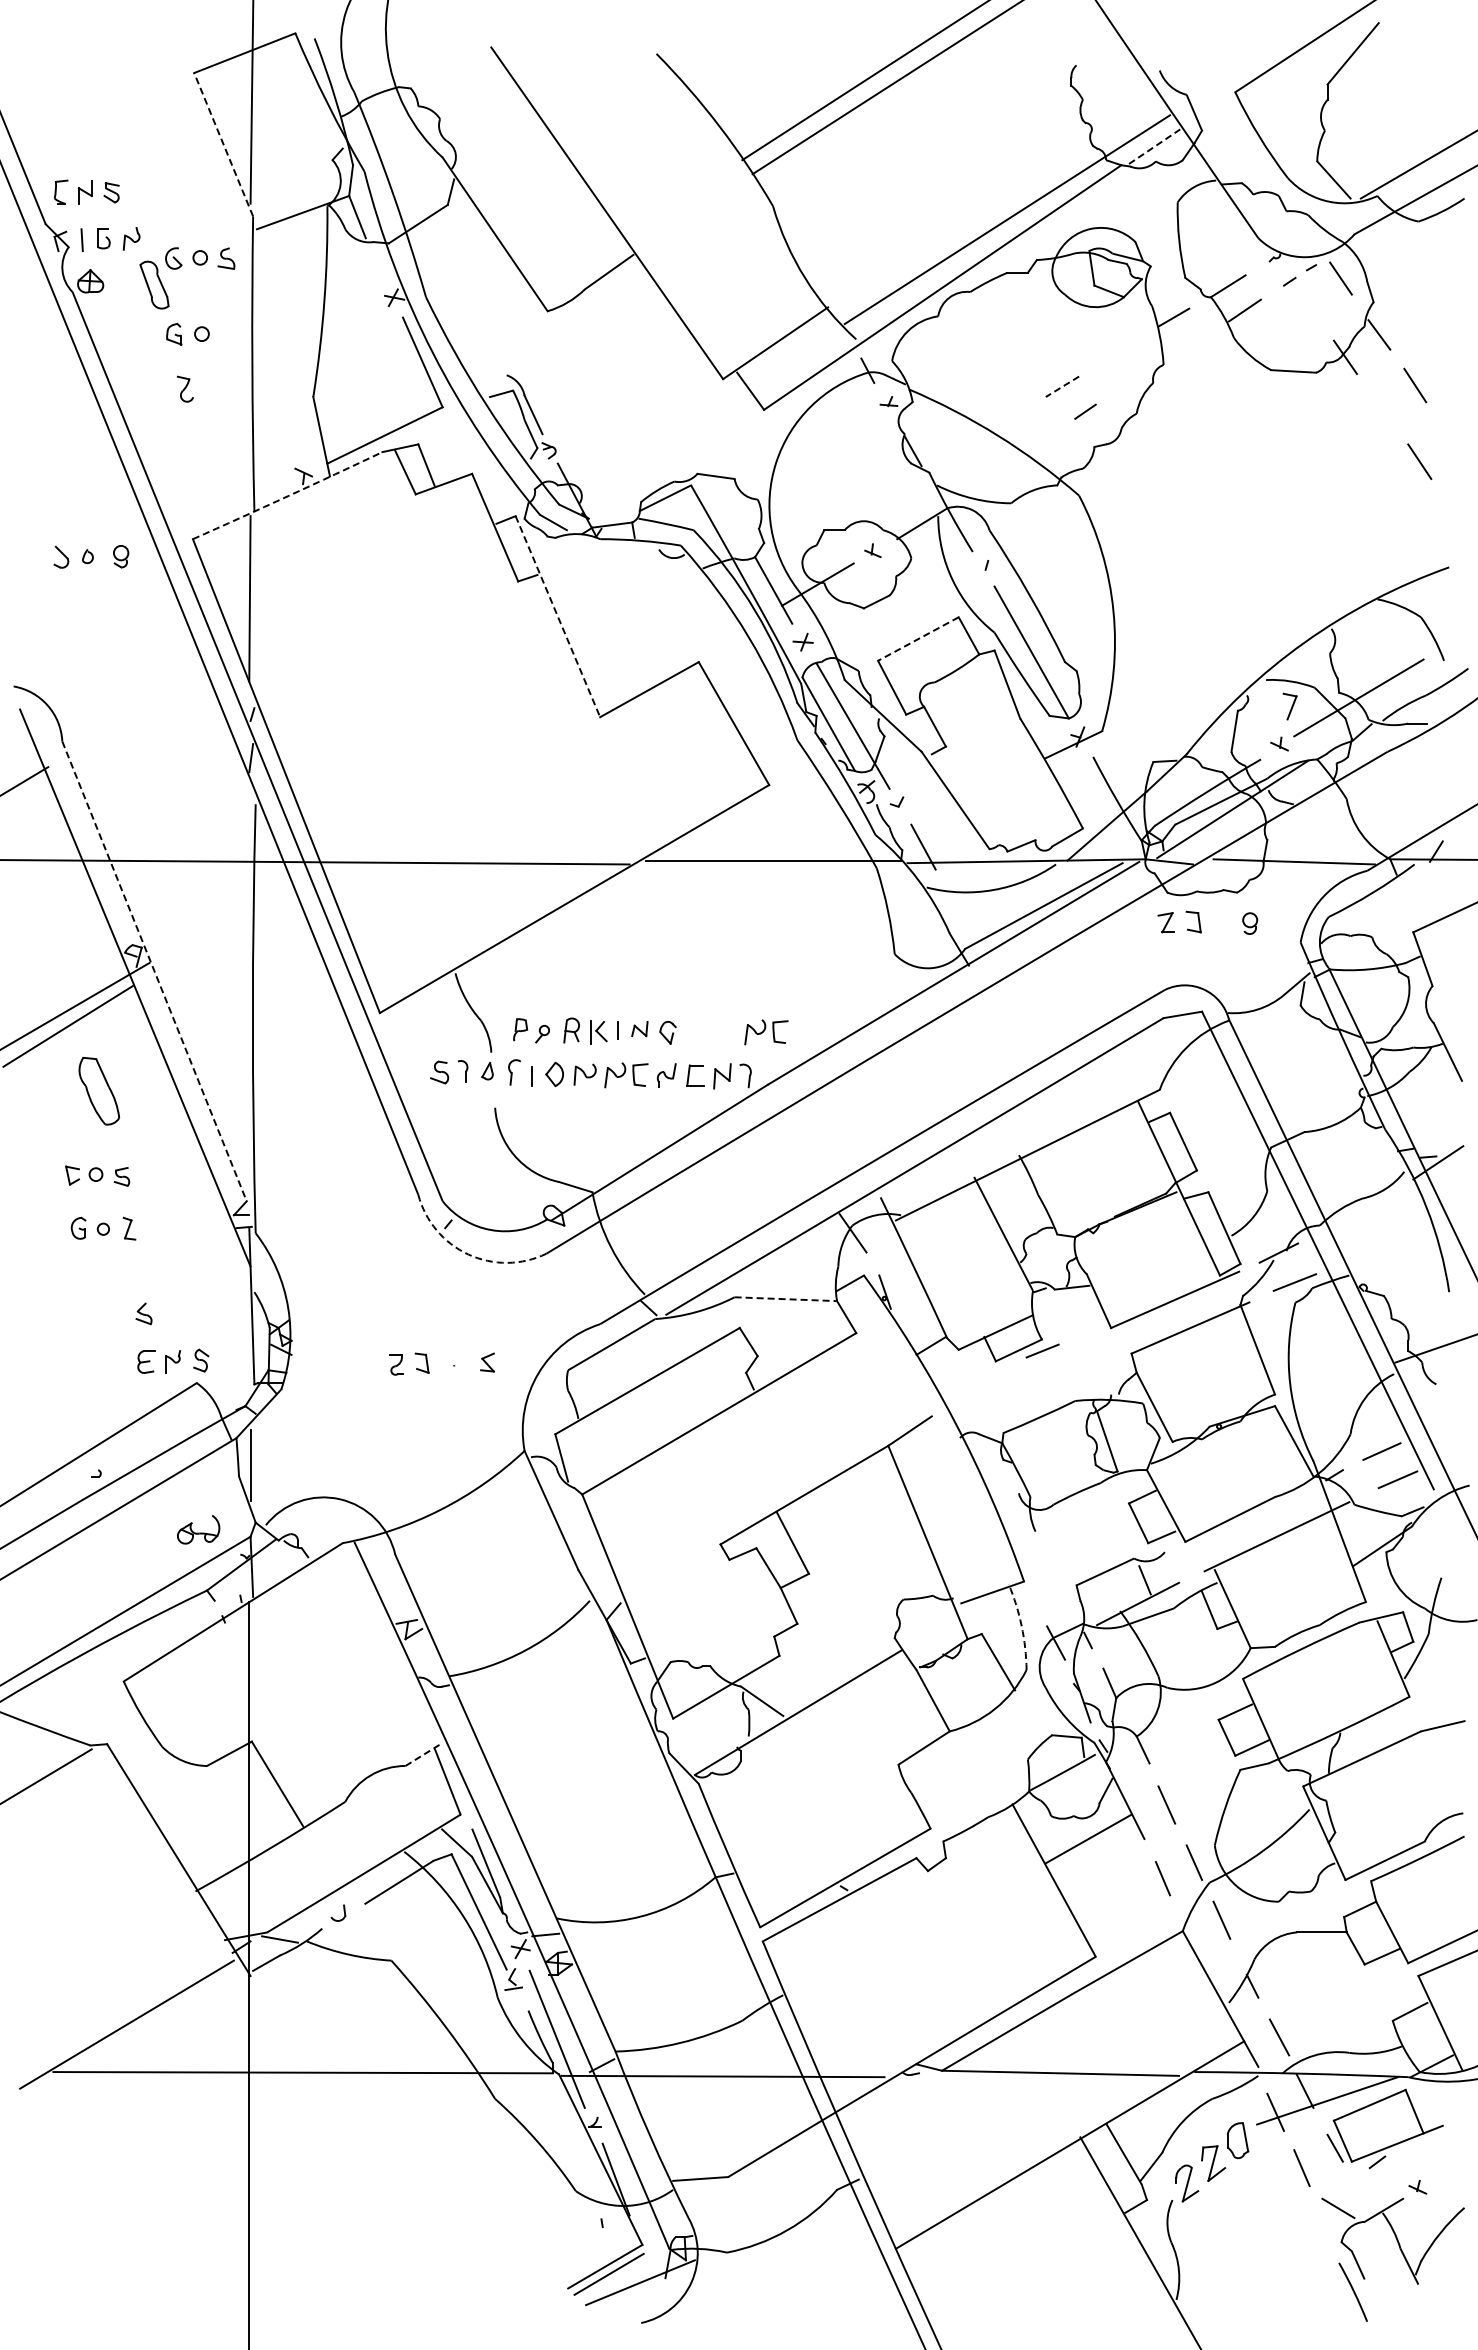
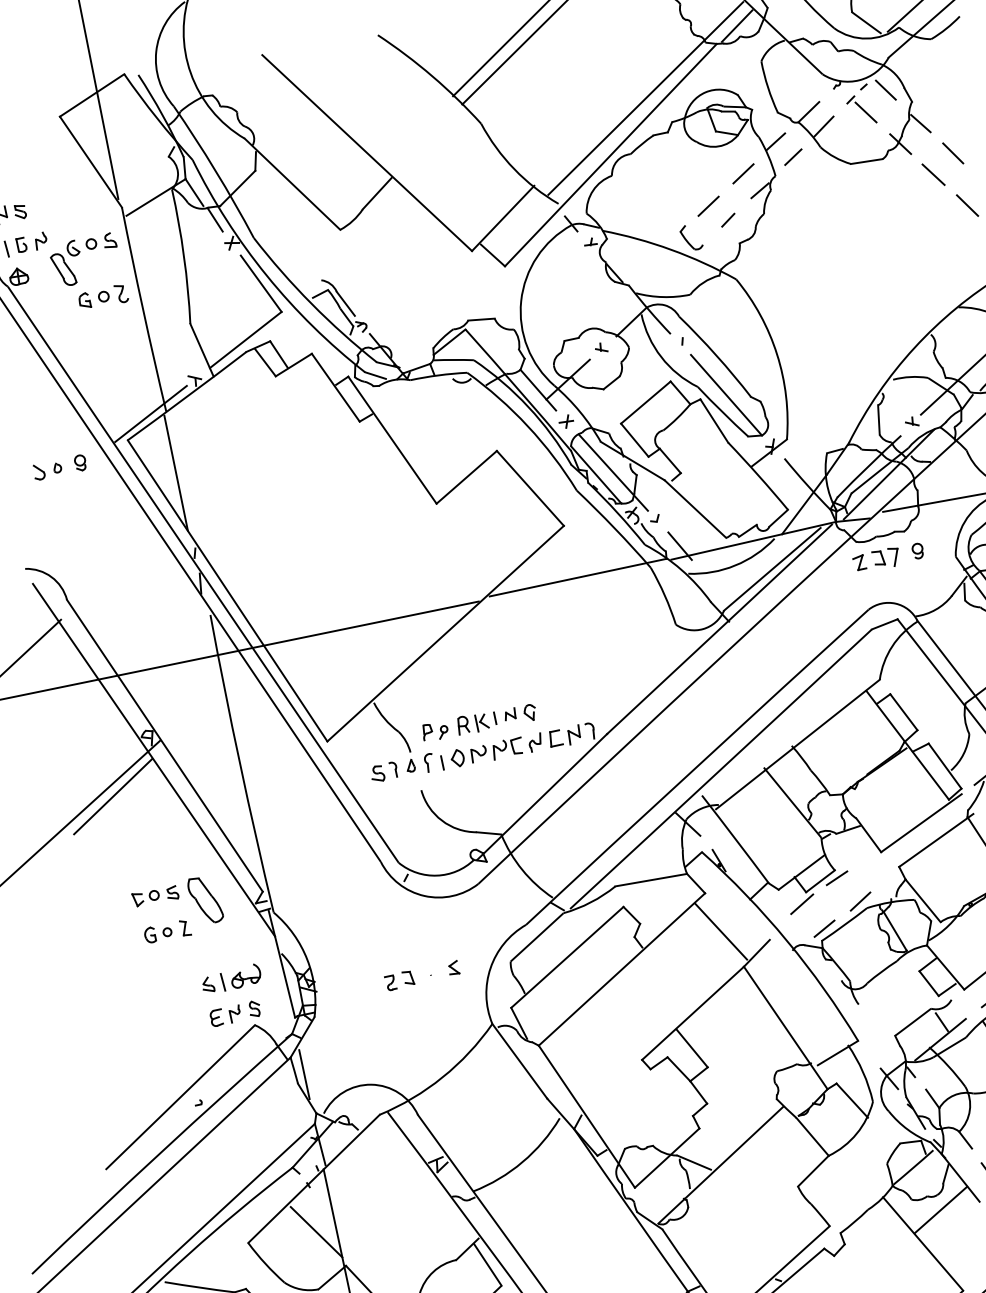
line: (223, 144) -> (90, 161), dashed -> solid
line: (1154, 146) -> (737, 26), dashed -> solid
line: (377, 260) -> (214, 219), added
line: (1306, 303) -> (865, 112), added
line: (1193, 343) -> (793, 156), added
line: (1119, 351) -> (742, 173), added
line: (1137, 380) -> (759, 190), added
line: (1062, 386) -> (708, 206), dashed -> solid
part: (184, 388) -> (120, 293), moved
line: (1381, 408) -> (933, 174), added
part: (1023, 428) -> (687, 241), added
arc: (287, 496) -> (187, 396), dashed -> solid
line: (232, 509) -> (150, 413), added
line: (558, 617) -> (392, 440), dashed -> solid
line: (918, 639) -> (646, 402), dashed -> solid
part: (1289, 706) -> (894, 556), moved
line: (154, 971) -> (164, 745), dashed -> solid
part: (766, 1032) -> (598, 697), removed
part: (99, 1090) -> (205, 899), moved
arc: (468, 1254) -> (424, 895), dashed -> solid
line: (786, 1299) -> (651, 880), dashed -> solid
line: (165, 1314) -> (223, 982), added
line: (986, 1376) -> (801, 904), added
line: (1068, 1389) -> (860, 901), added
line: (866, 1390) -> (720, 931), added
line: (1010, 1416) -> (824, 928), added
part: (198, 1529) -> (245, 975), moved
arc: (1021, 1626) -> (863, 1072), dashed -> solid
line: (220, 1686) -> (316, 1232), added
line: (424, 1754) -> (467, 1249), dashed -> solid

